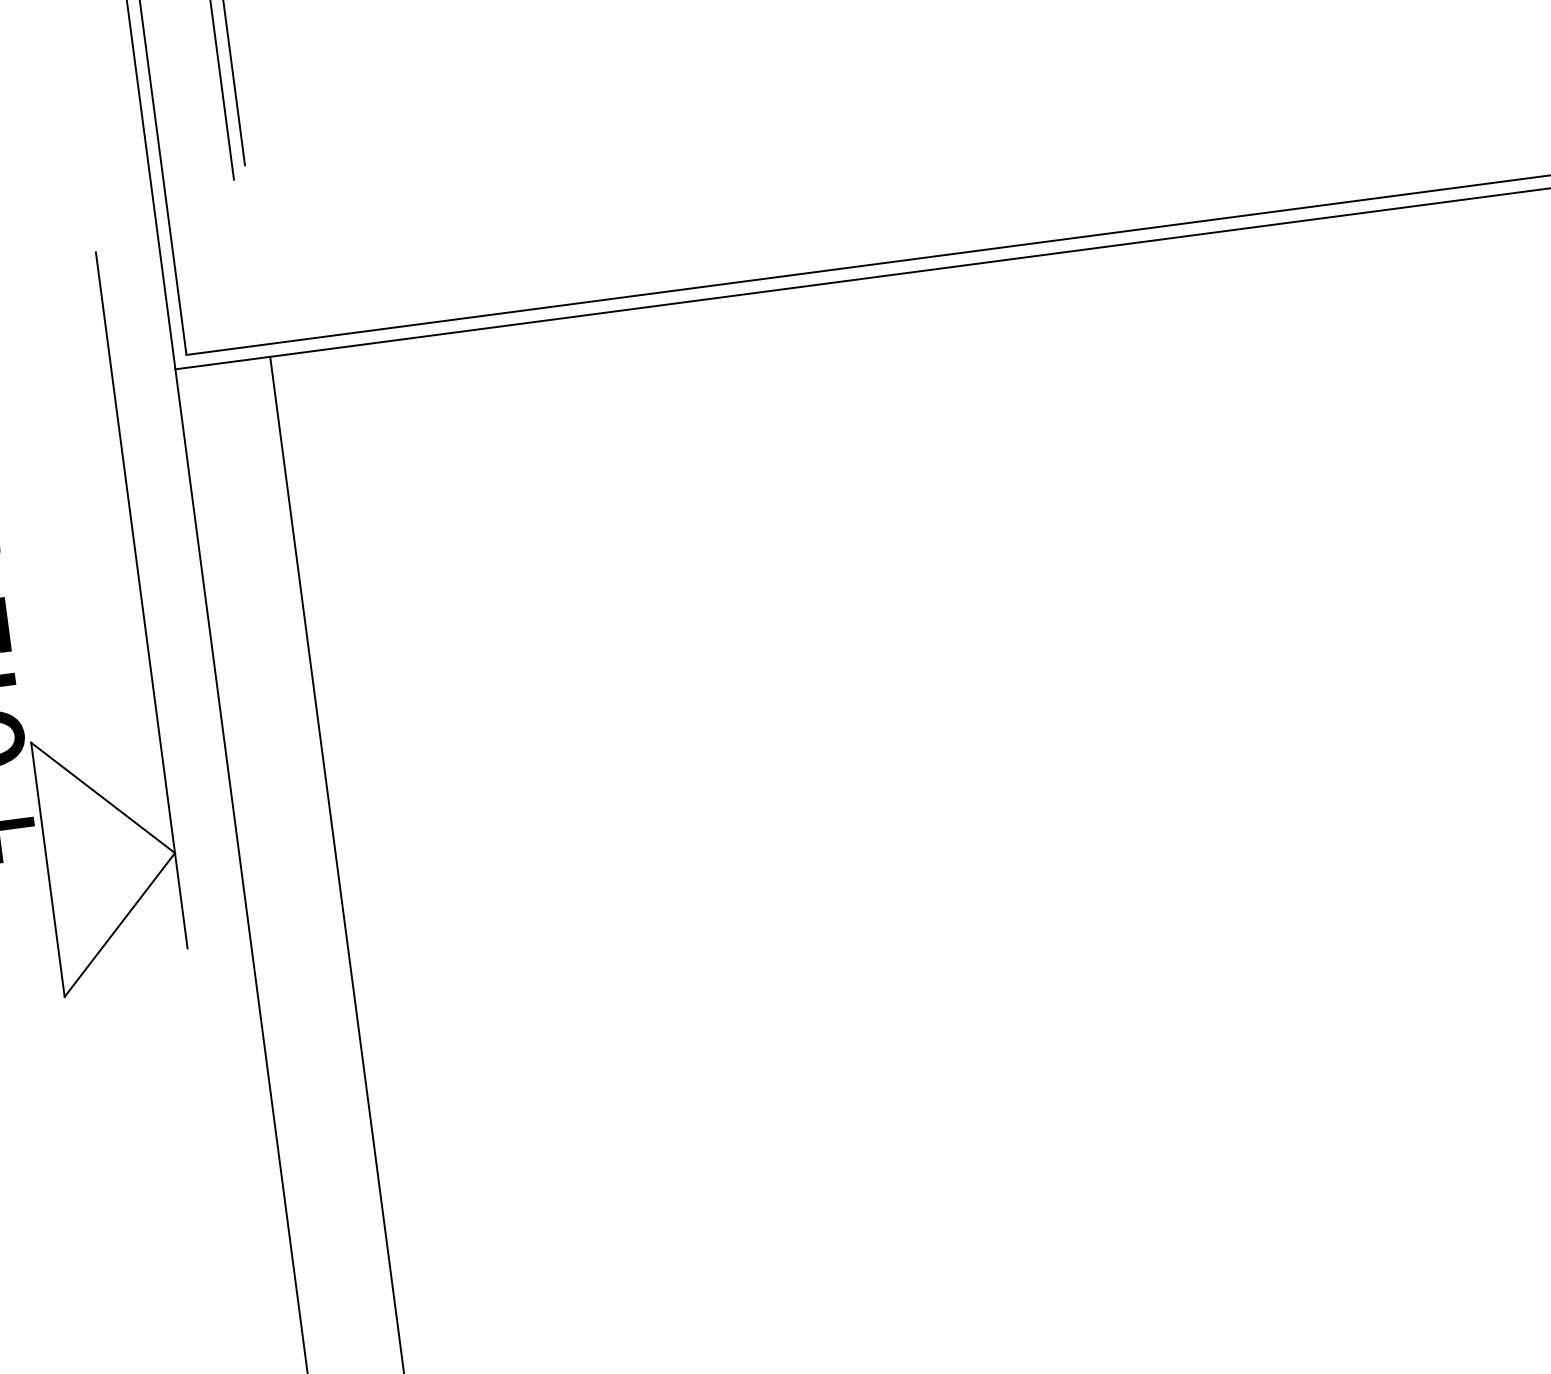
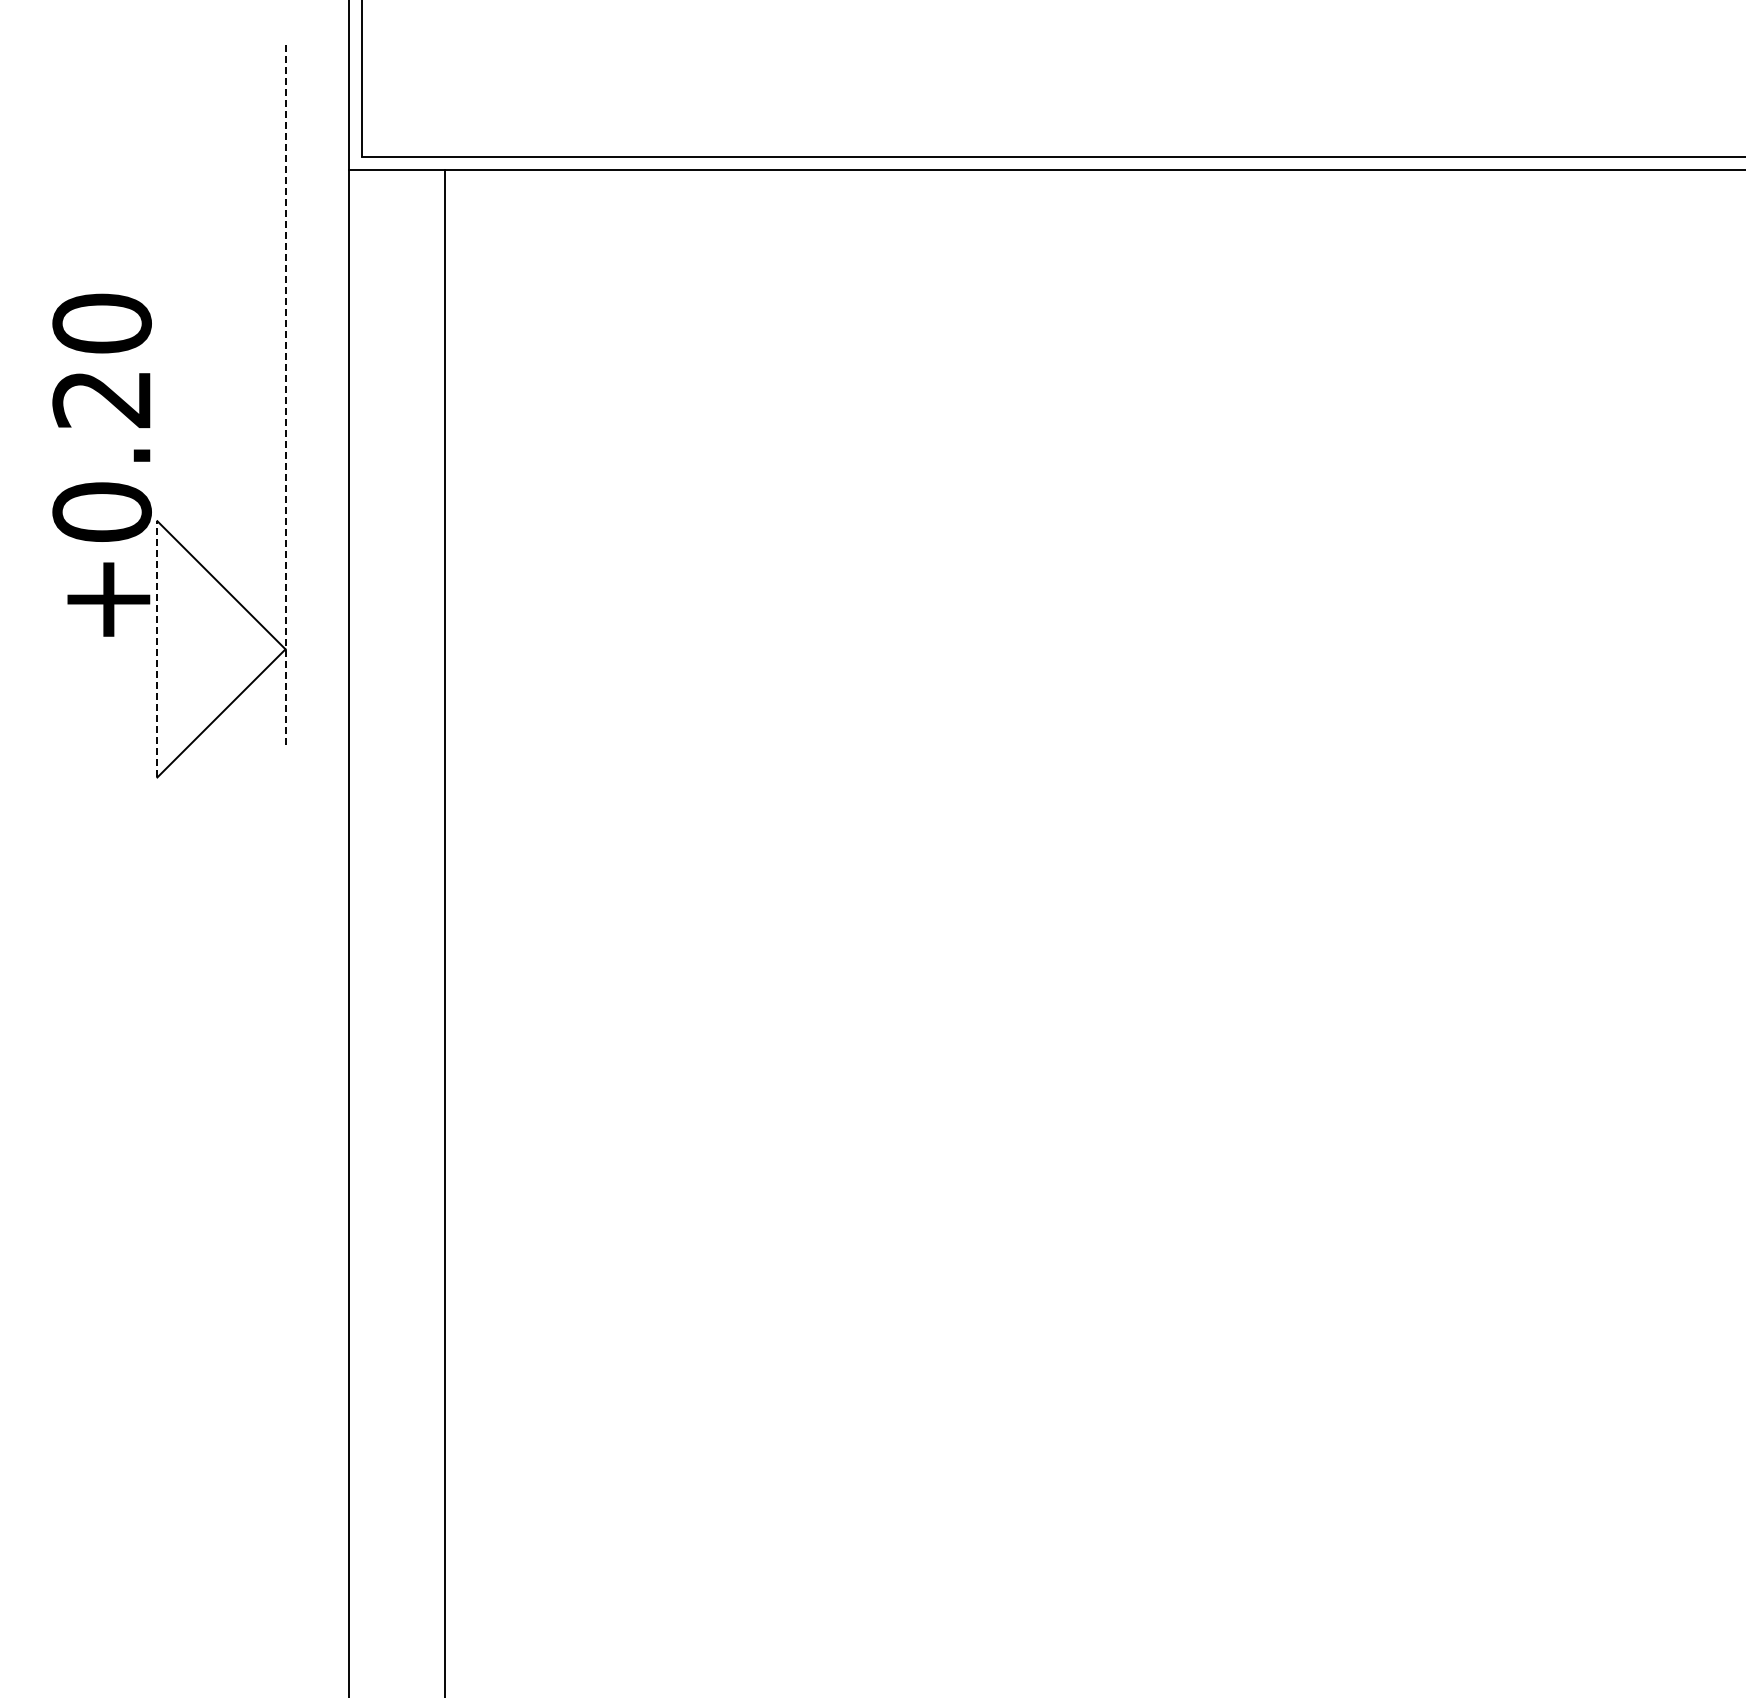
line: (141, 599) -> (285, 393), solid -> dashed
line: (47, 868) -> (157, 648), solid -> dashed

